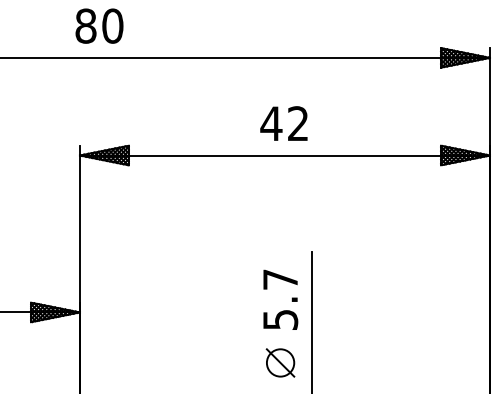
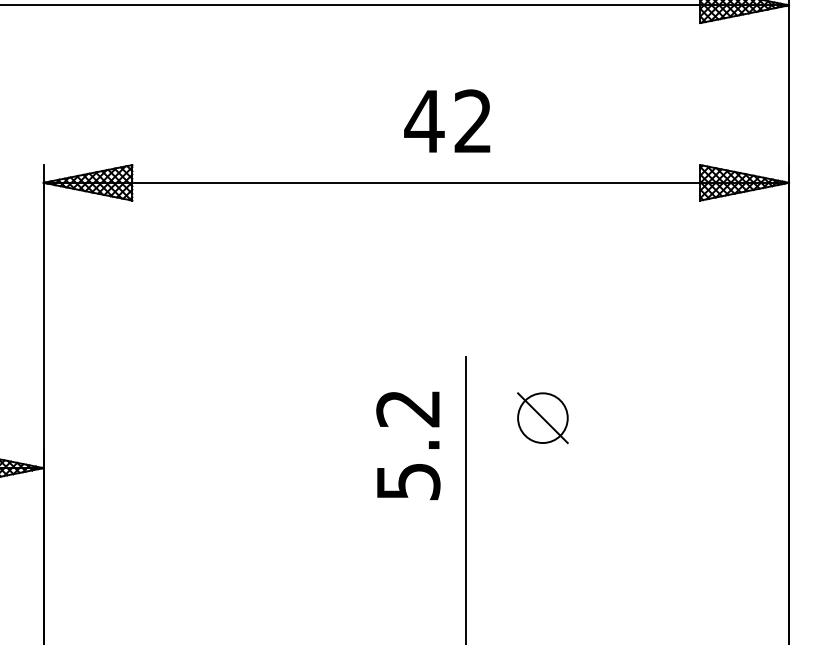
text: (283, 123) -> (446, 120), moved
text: (280, 279) -> (408, 408), 5.7 -> 5.2
part: (280, 362) -> (542, 417), moved

